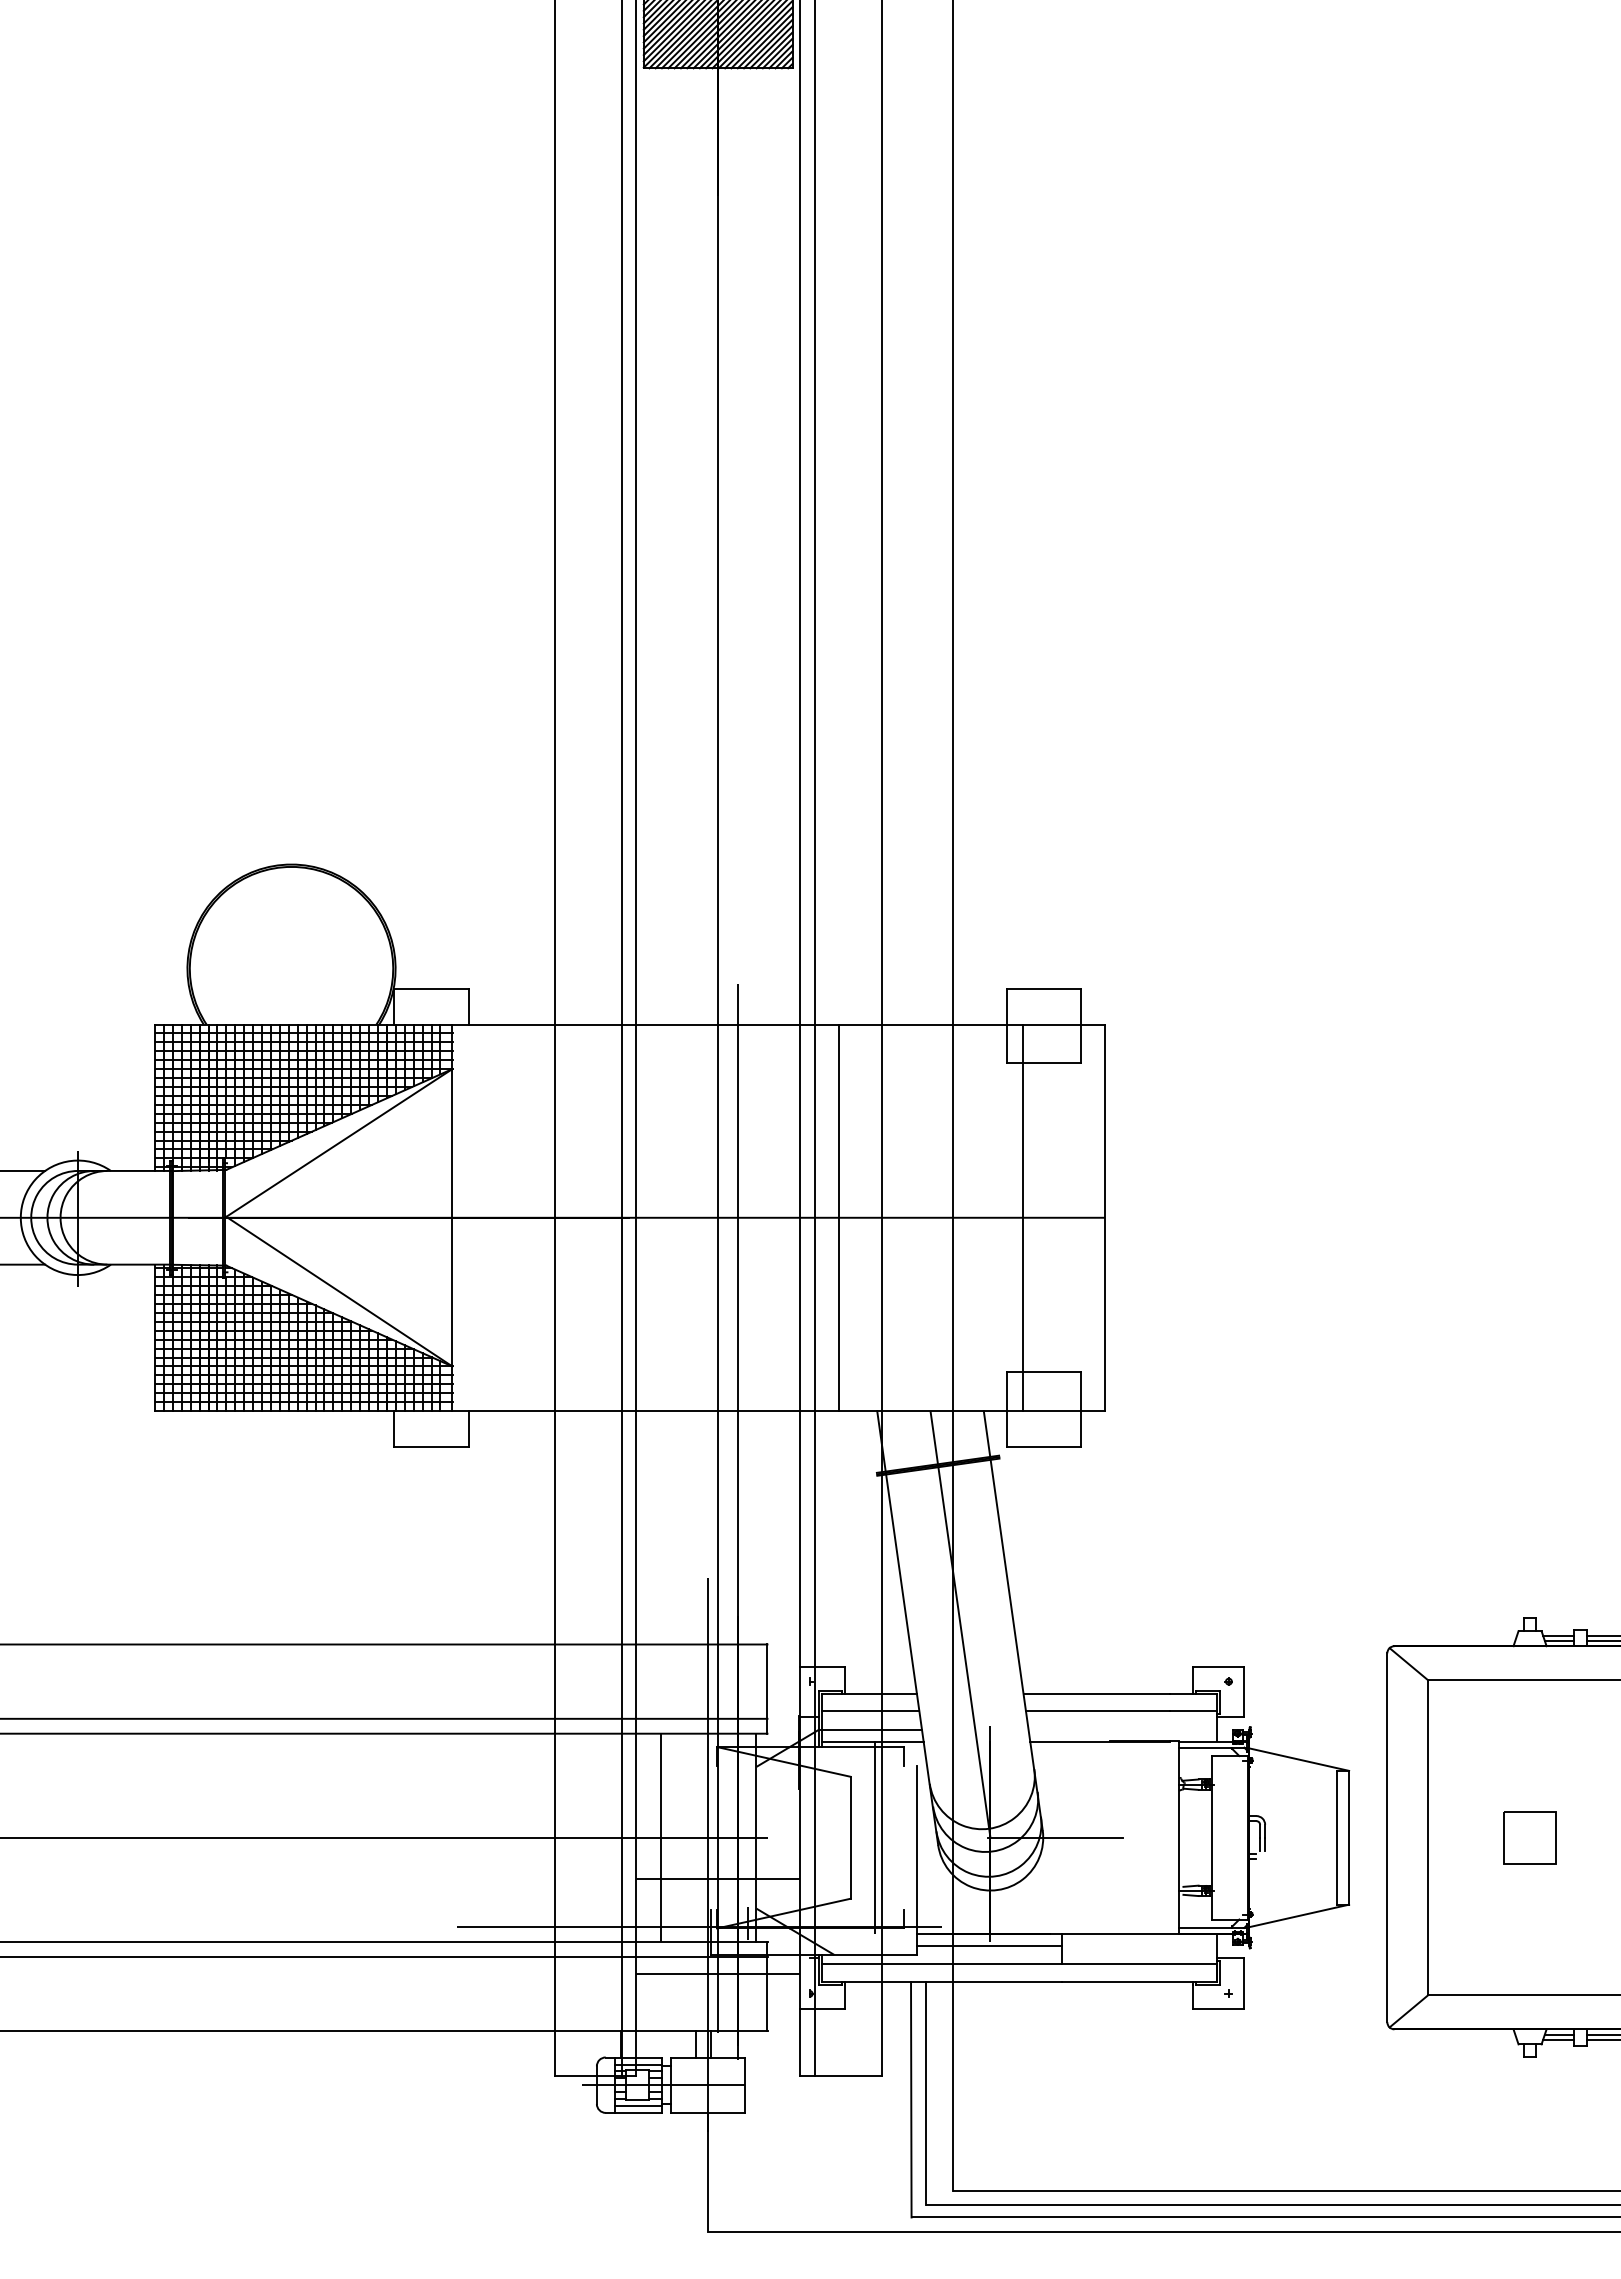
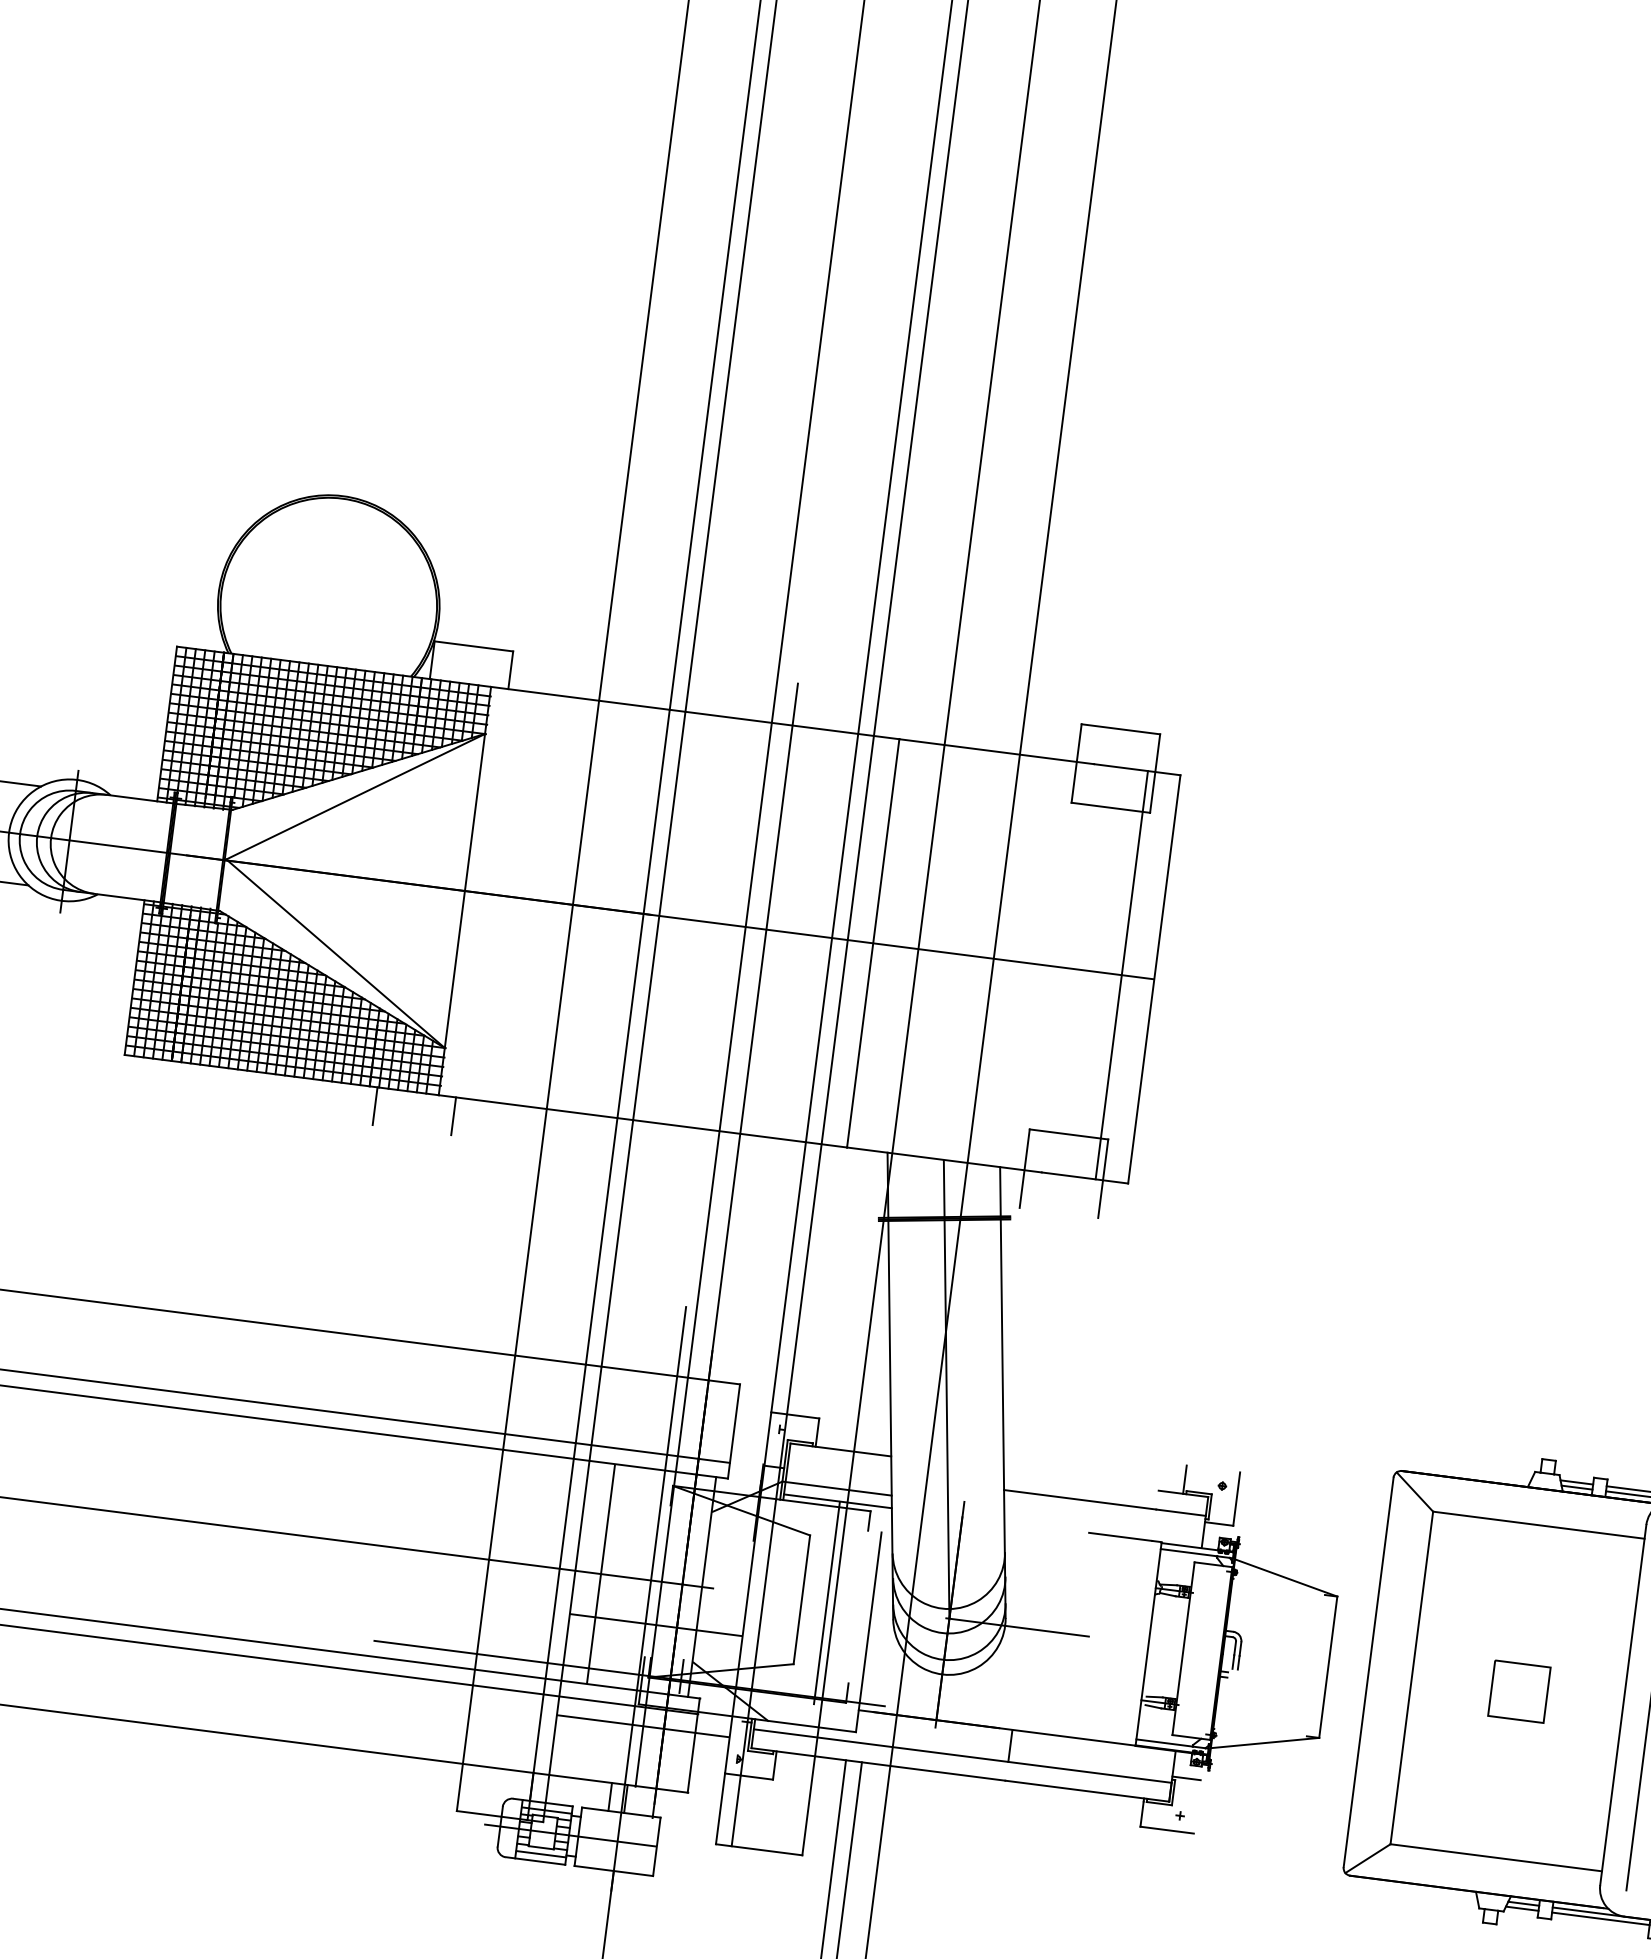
line: (1023, 1217) -> (1122, 974), moved
line: (431, 1446) -> (411, 1129), removed
line: (1043, 1446) -> (1058, 1212), removed
line: (1218, 1666) -> (1213, 1468), removed
line: (1096, 1693) -> (1080, 1480), removed
line: (870, 1711) -> (839, 1469), removed
line: (1100, 1741) -> (1078, 1531), removed
line: (1337, 1837) -> (1316, 1665), removed
line: (989, 1945) -> (933, 1732), removed
line: (1243, 1983) -> (1196, 1806), removed

